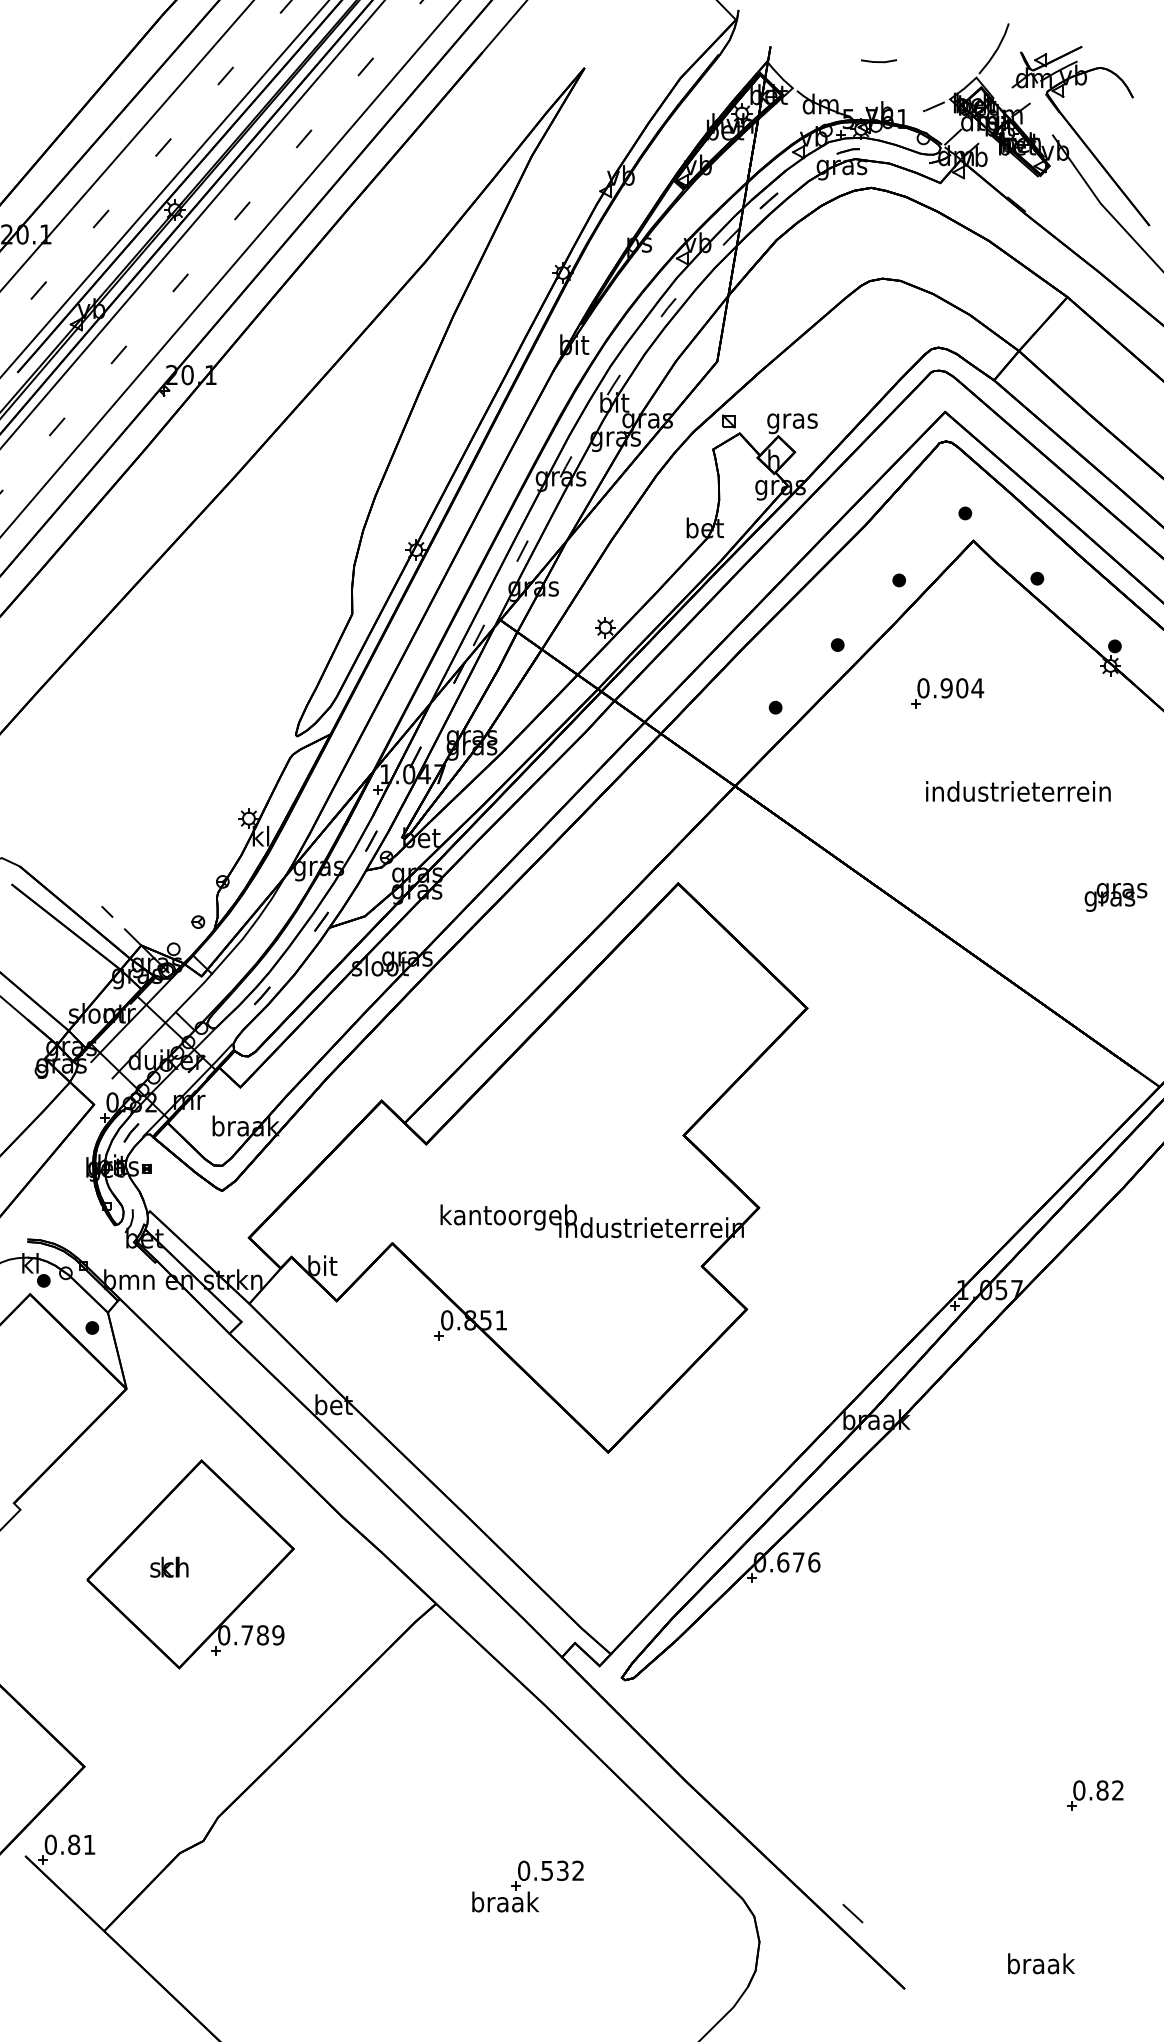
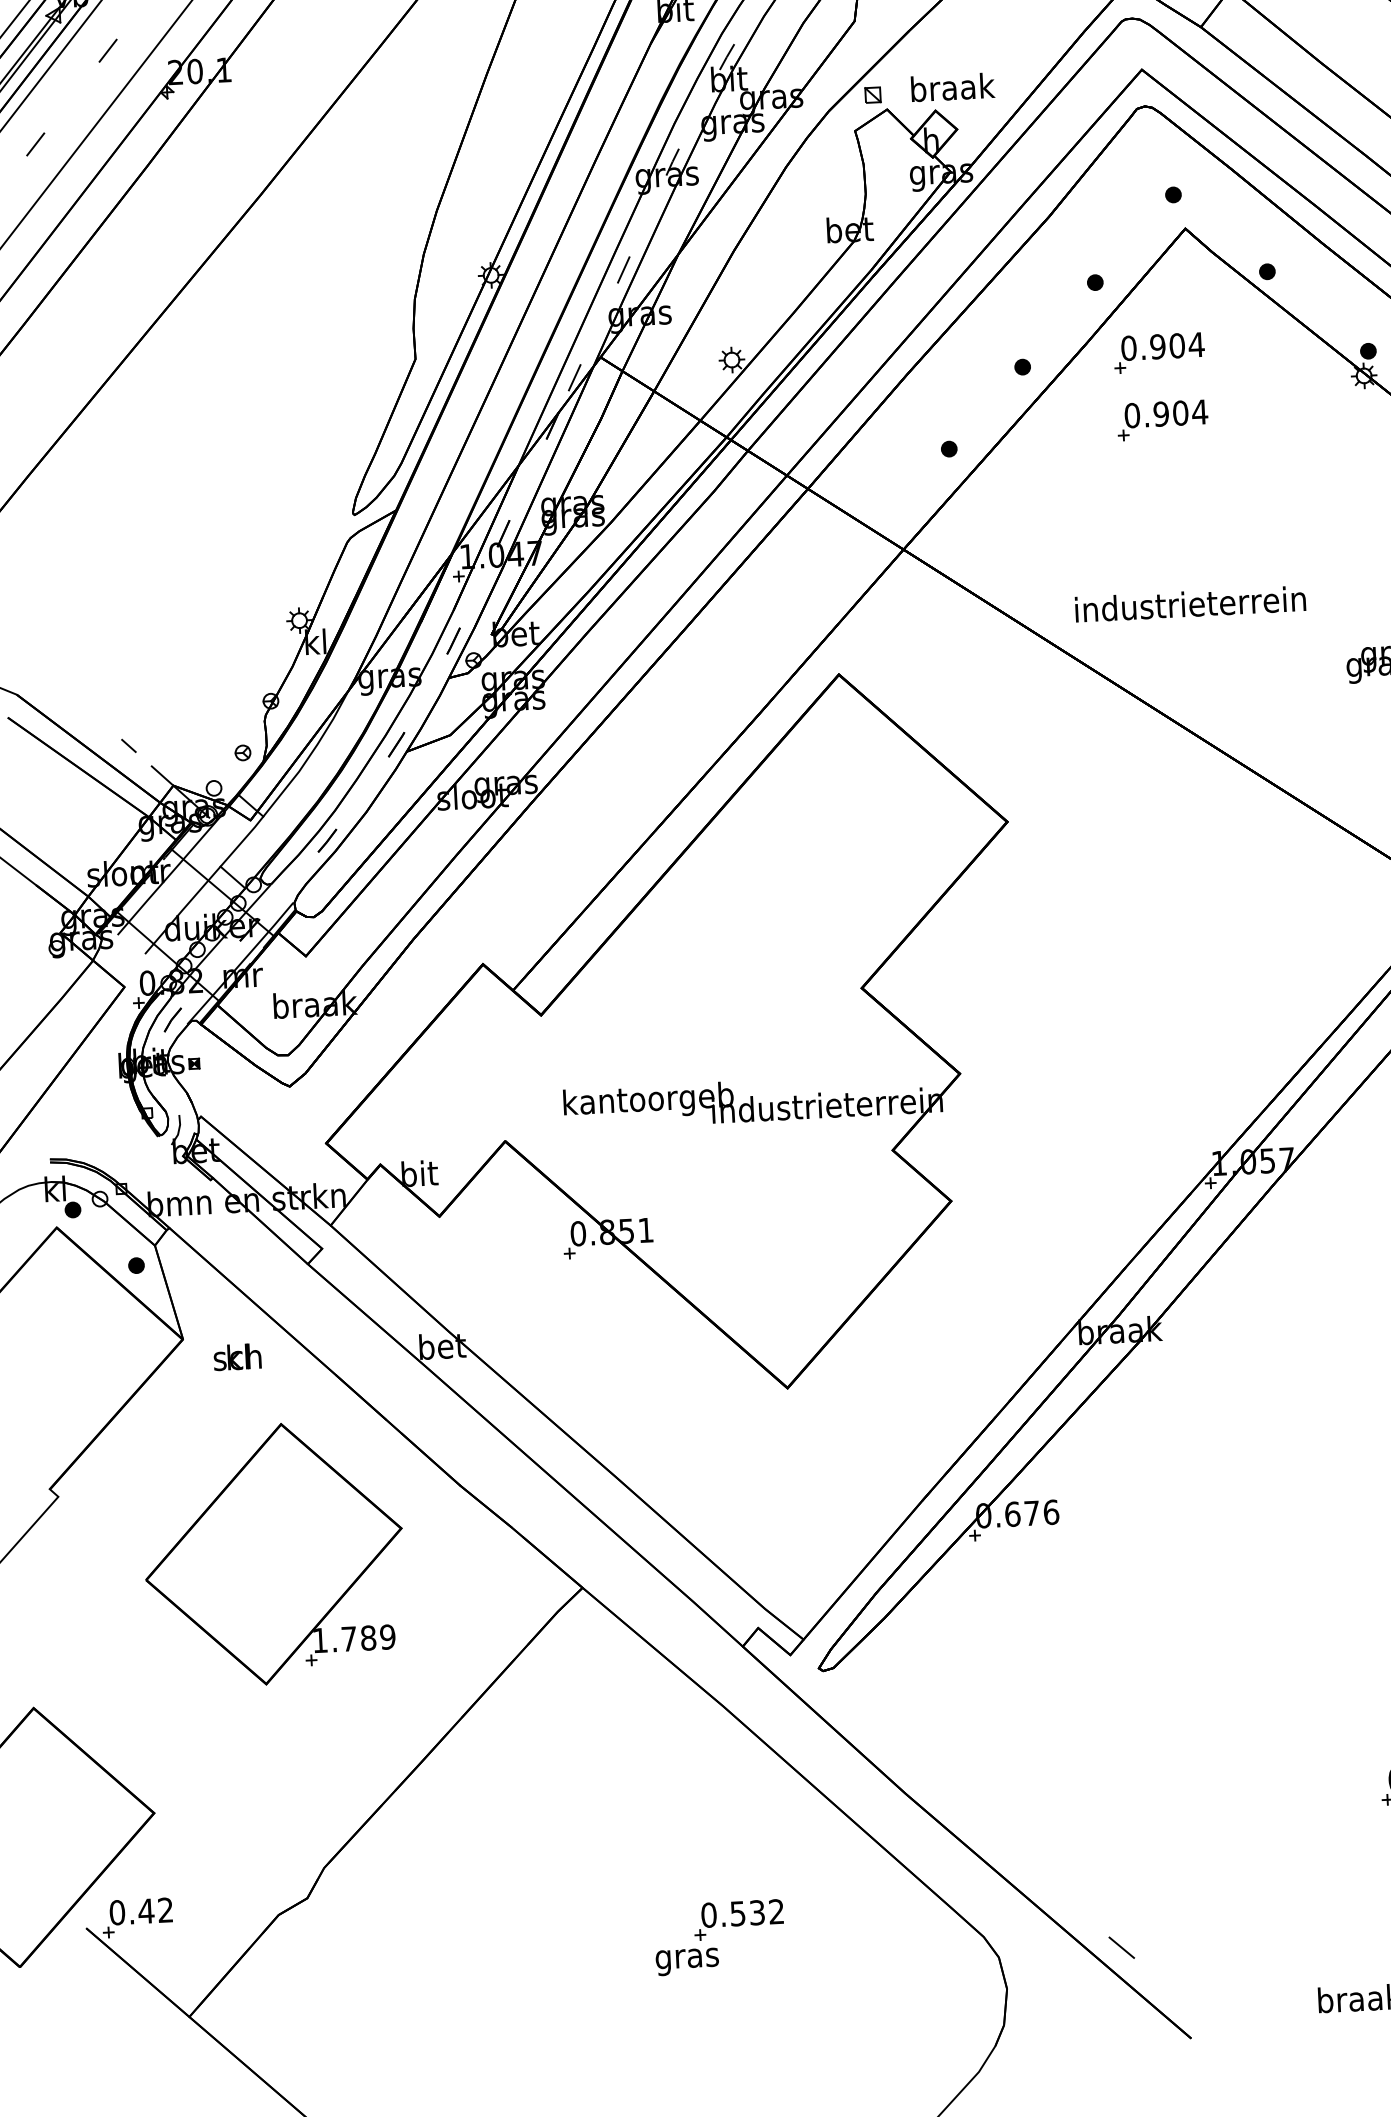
text: (793, 421) -> (953, 91), gras -> braak
part: (947, 639) -> (1159, 353), added
text: (1018, 791) -> (1190, 604), moved
text: (169, 1566) -> (237, 1356), moved
text: (224, 1635) -> (320, 1640), 0.789 -> 1.789
text: (81, 1844) -> (155, 1910), 0.81 -> 0.42
text: (505, 1904) -> (688, 1958), braak -> gras

